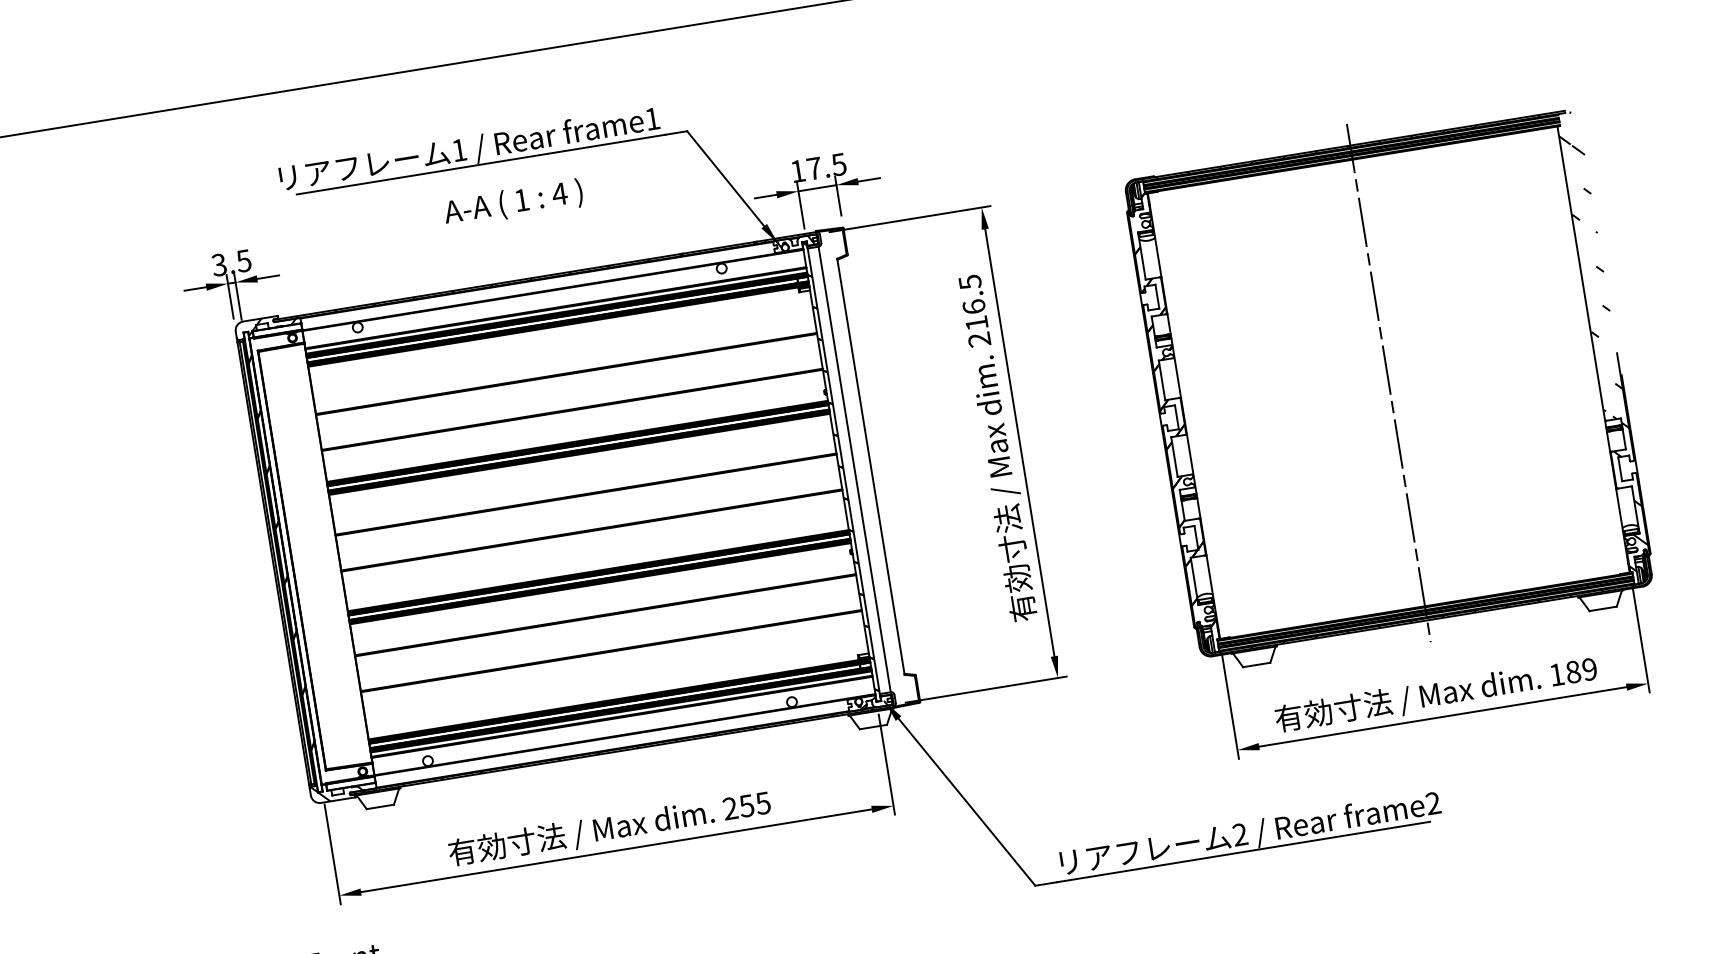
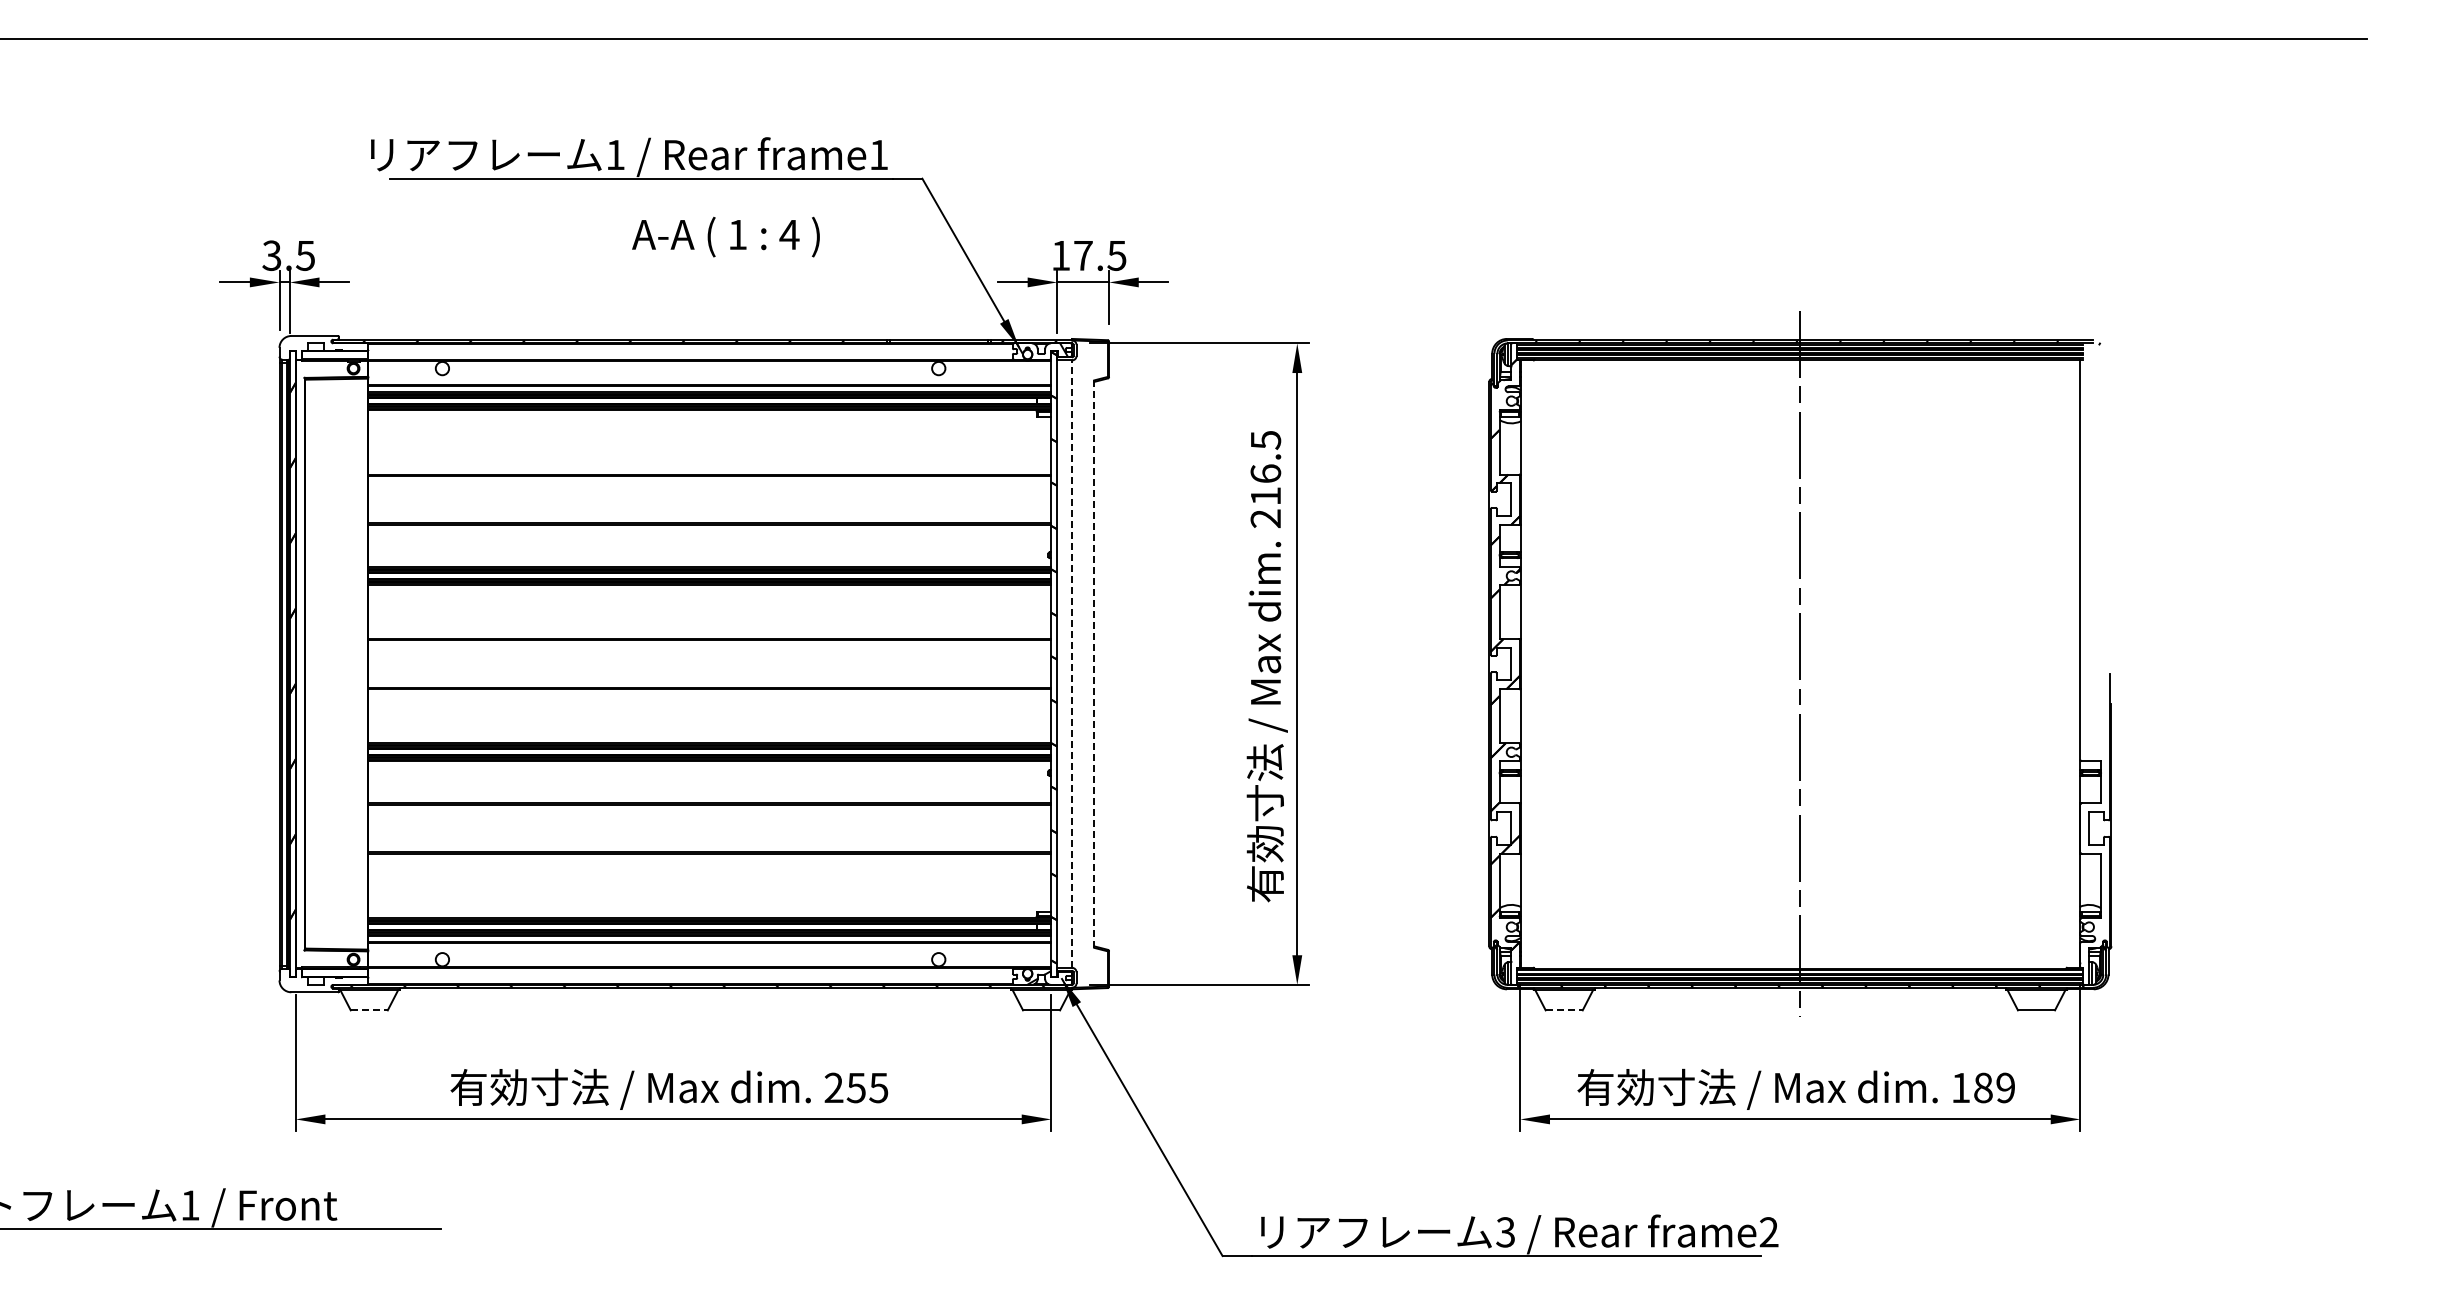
text: (512, 202) -> (725, 236), moved
hatch: (272, 324) -> (329, 346), removed
hatch: (1605, 352) -> (2094, 670), removed
line: (871, 467) -> (1094, 664), solid -> dashed
line: (855, 469) -> (1072, 664), solid -> dashed
line: (1256, 665) -> (1564, 1010), solid -> dashed
hatch: (337, 791) -> (315, 980), removed
line: (380, 807) -> (369, 1010), solid -> dashed
text: (1240, 834) -> (1505, 1232), 2 -> 3

